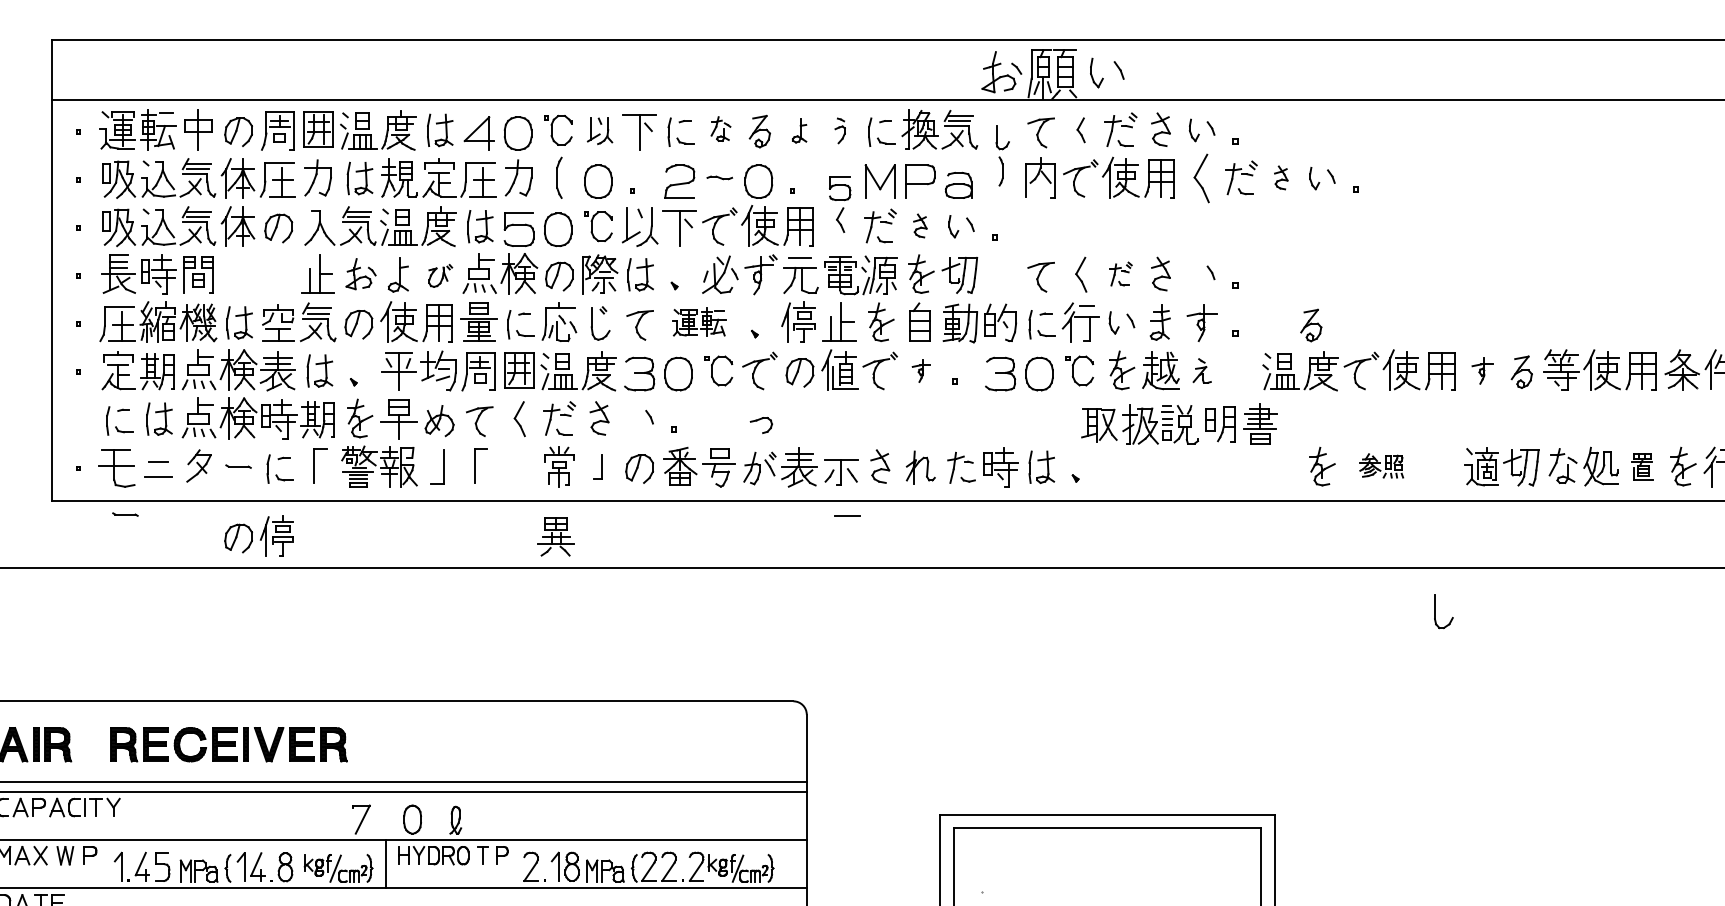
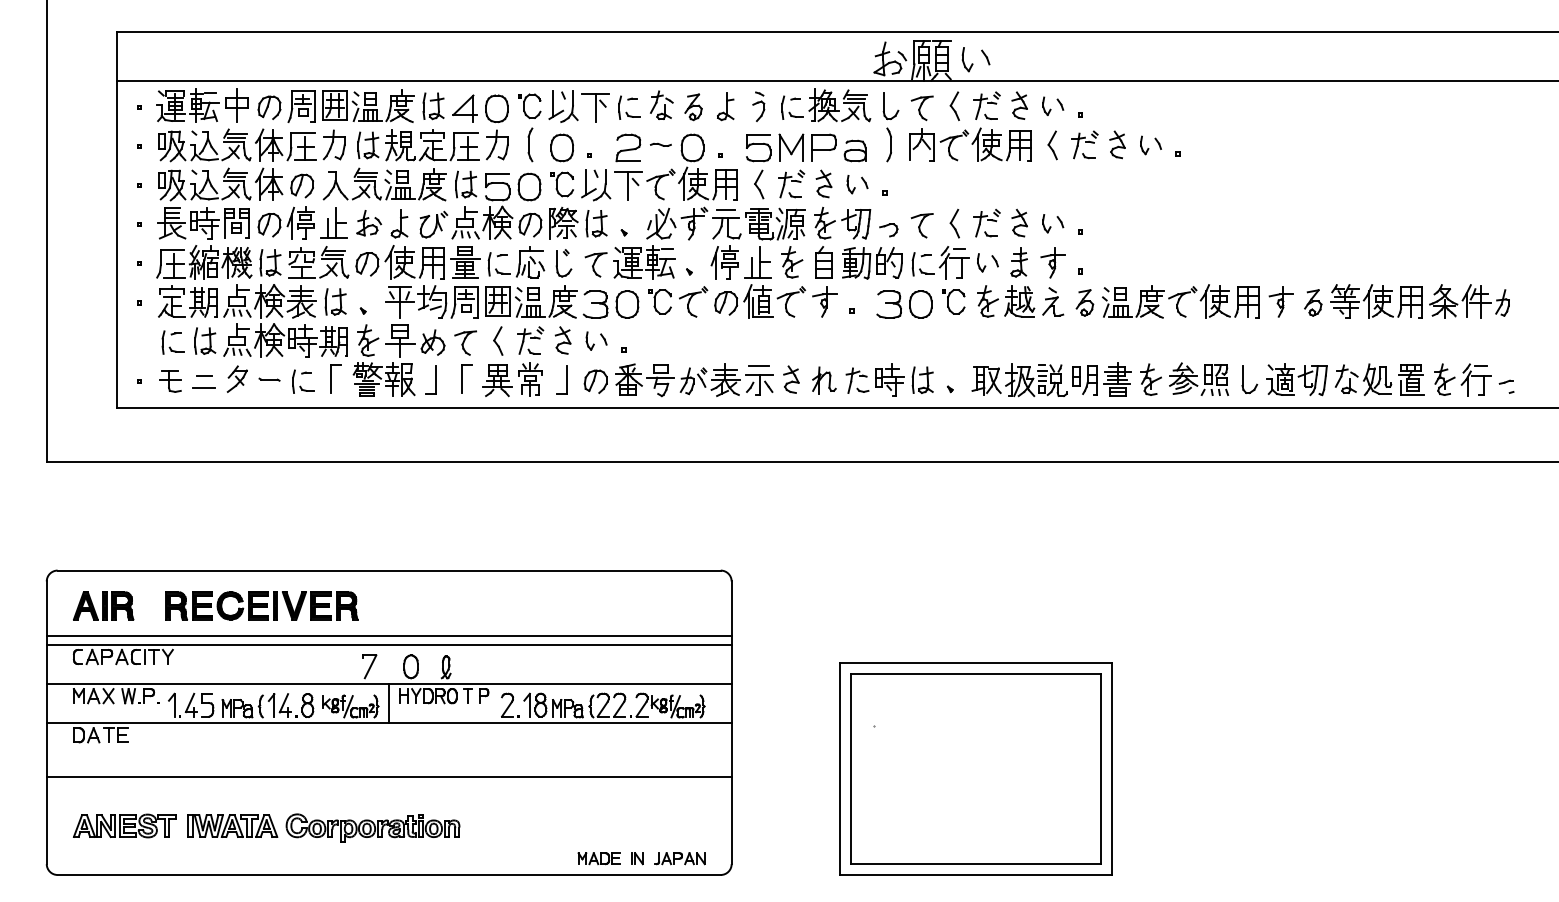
part: (720, 128) -> (661, 104), size x1.43
part: (1080, 129) -> (954, 105), size x1.43
part: (600, 130) -> (563, 106), size x1.43
part: (799, 130) -> (725, 106), size x1.43
part: (839, 130) -> (758, 106), size x1.43
part: (1002, 156) -> (890, 127), size x1.43
part: (1281, 177) -> (1117, 144), size x1.43
part: (1201, 178) -> (1052, 145), size x0.71
part: (839, 204) -> (758, 166), size x1.43
part: (919, 225) -> (823, 183), size x1.43
part: (1120, 273) -> (986, 222), size x1.43
part: (1193, 274) -> (1046, 223), added
part: (440, 275) -> (433, 224), size x1.43
part: (699, 322) -> (644, 262), size x1.43
part: (1310, 324) -> (1084, 302), moved
part: (920, 370) -> (824, 301), size x1.67
part: (1202, 370) -> (1053, 301), size x1.43
part: (1481, 370) -> (1280, 301), size x1.43
part: (631, 418) -> (589, 340), added
part: (1179, 423) -> (1051, 379), moved
part: (761, 425) -> (888, 230), moved
part: (1382, 465) -> (1199, 378), size x1.67
part: (597, 466) -> (561, 379), size x1.43
part: (1642, 466) -> (1411, 379), size x1.43
part: (116, 468) -> (170, 381), size x0.71
part: (125, 514) -> (177, 418), removed
line: (847, 514) -> (758, 365), moved
part: (258, 535) -> (285, 222), moved
part: (555, 536) -> (497, 380), moved
part: (1443, 611) -> (1249, 379), moved

